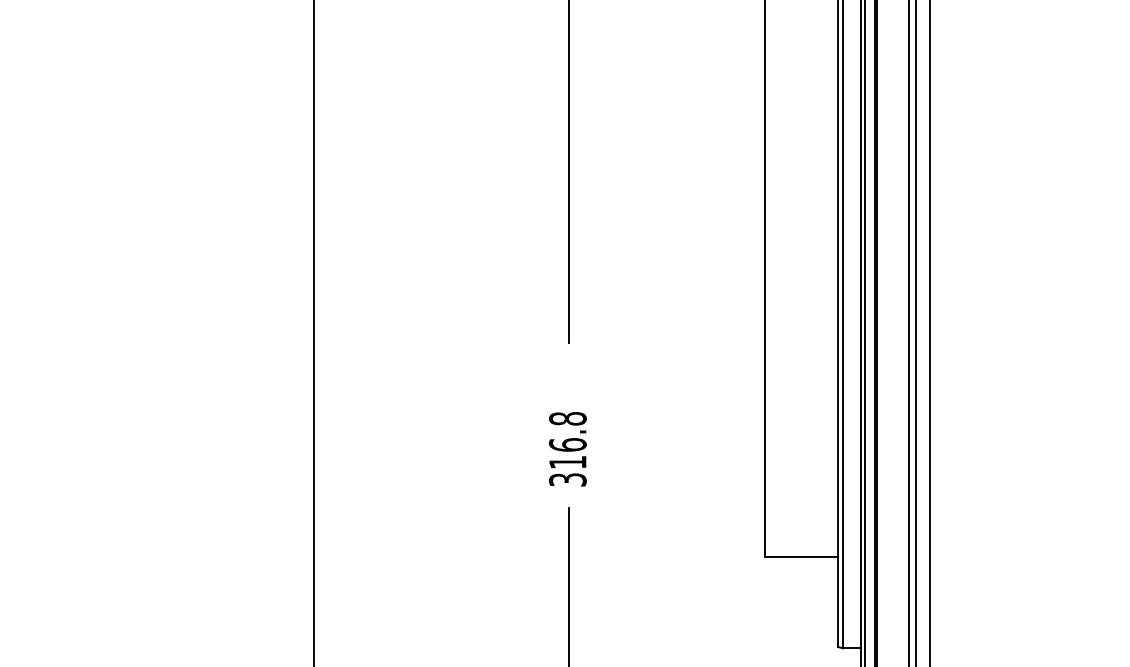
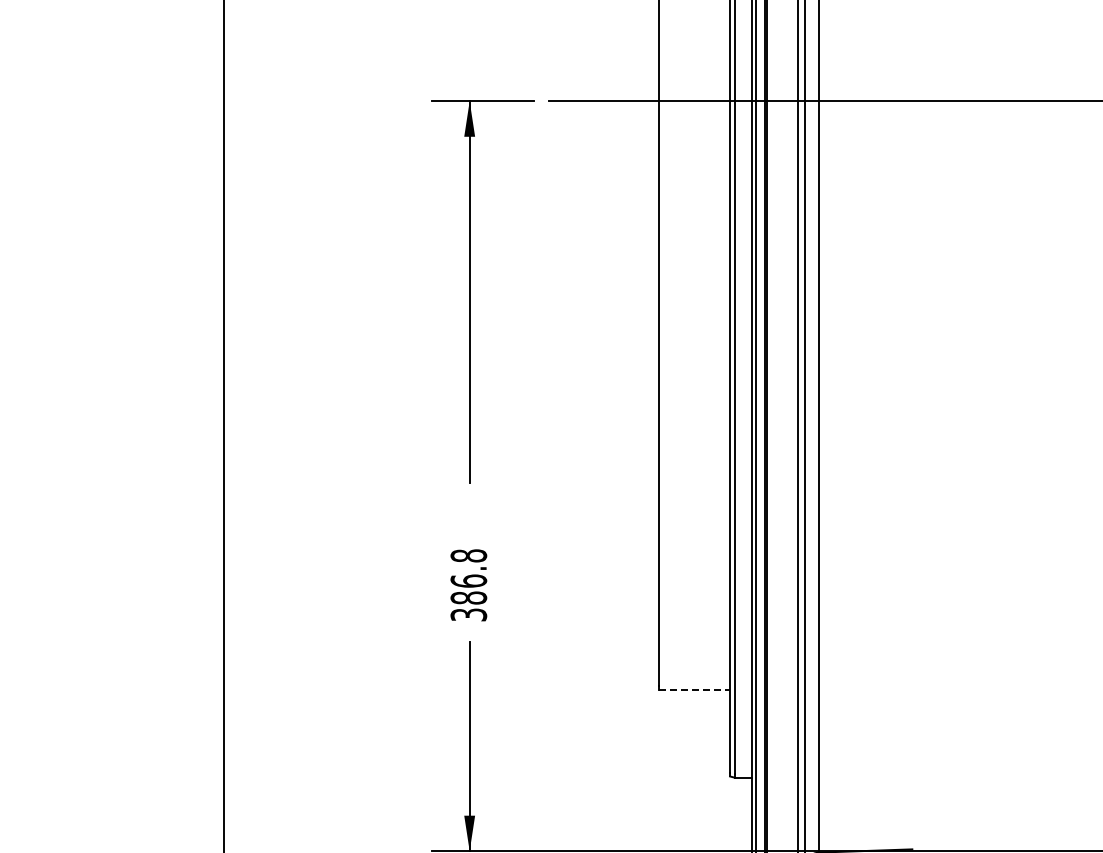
text: (567, 461) -> (468, 597), 316.8 -> 386.8
line: (801, 557) -> (694, 689), solid -> dashed

